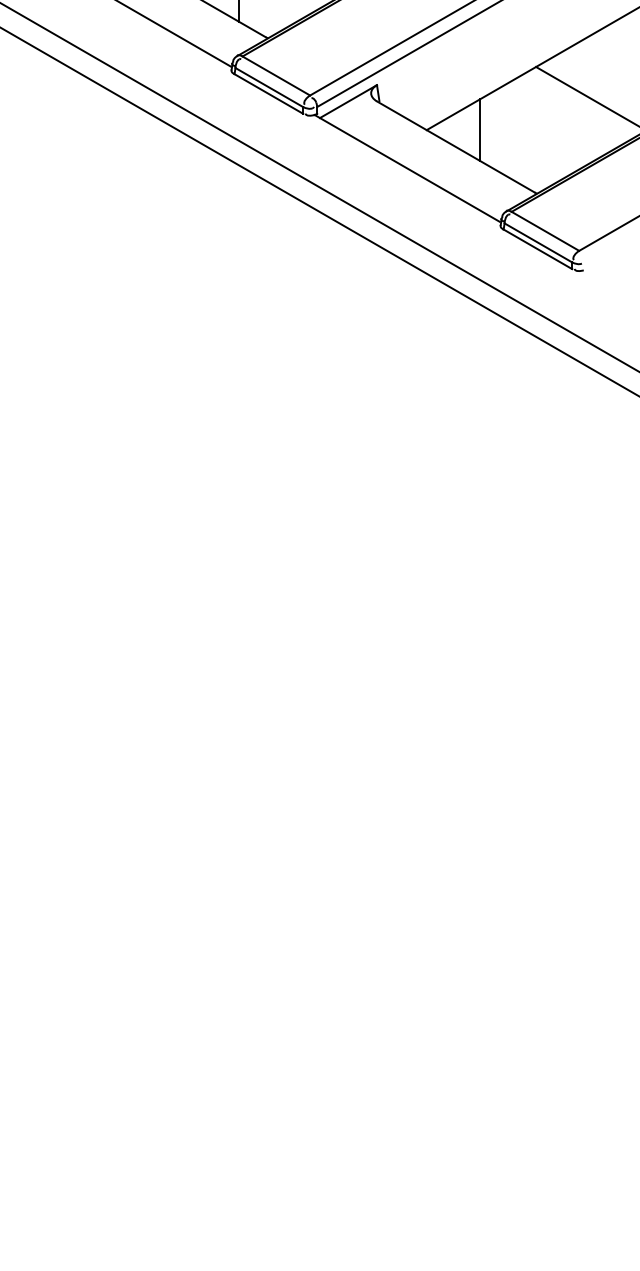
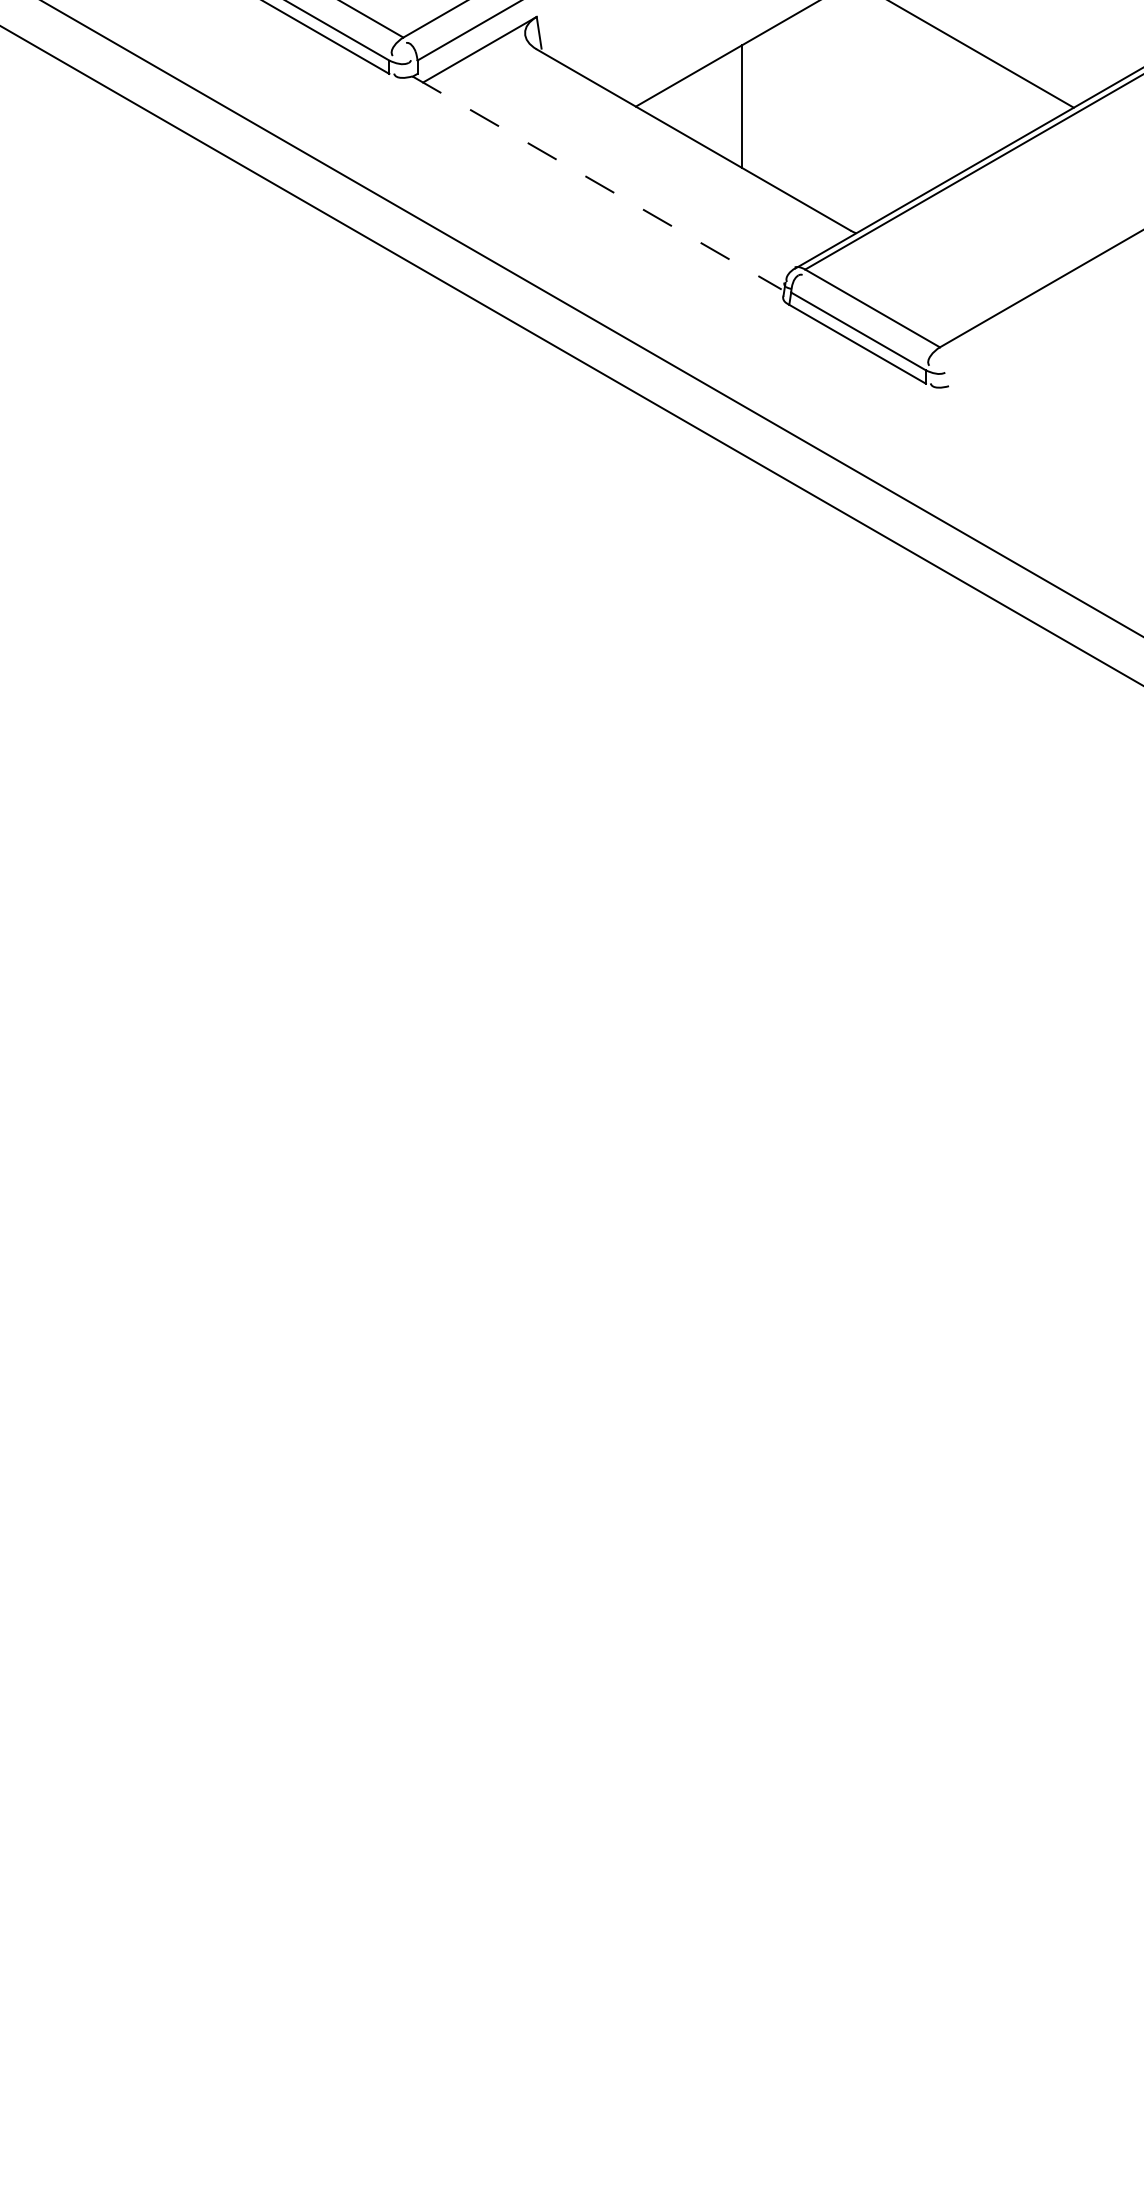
line: (407, 168) -> (597, 183), solid -> dashed

